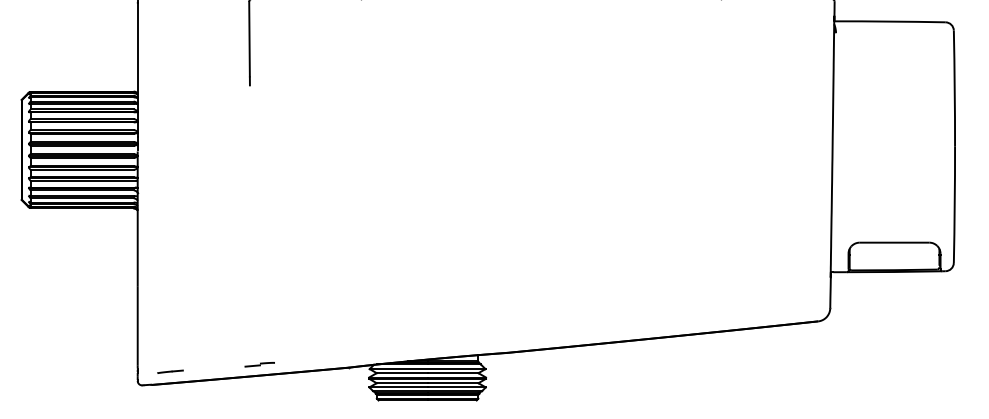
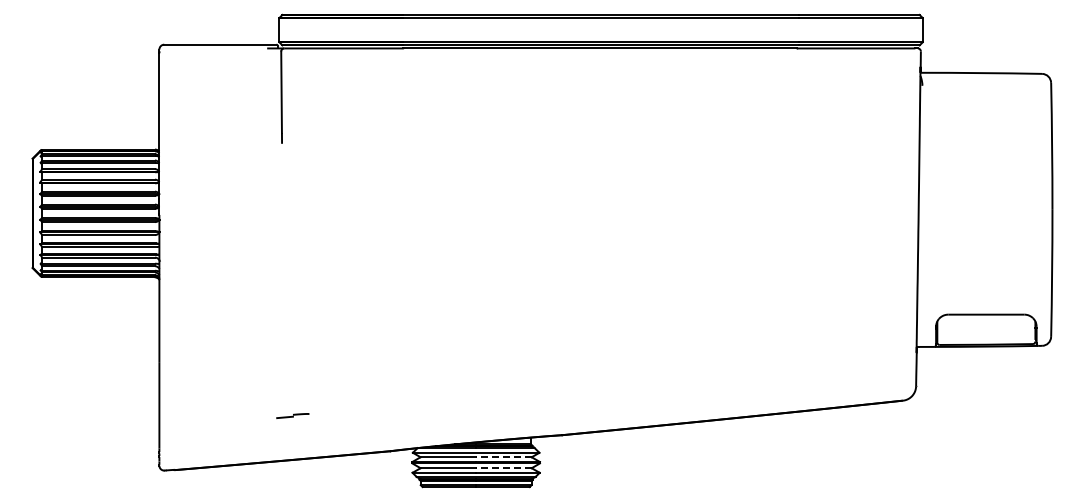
part: (259, 364) -> (292, 415), moved
line: (169, 371) -> (194, 455), removed
line: (452, 373) -> (503, 457), solid -> dashed
line: (452, 383) -> (503, 468), solid -> dashed

